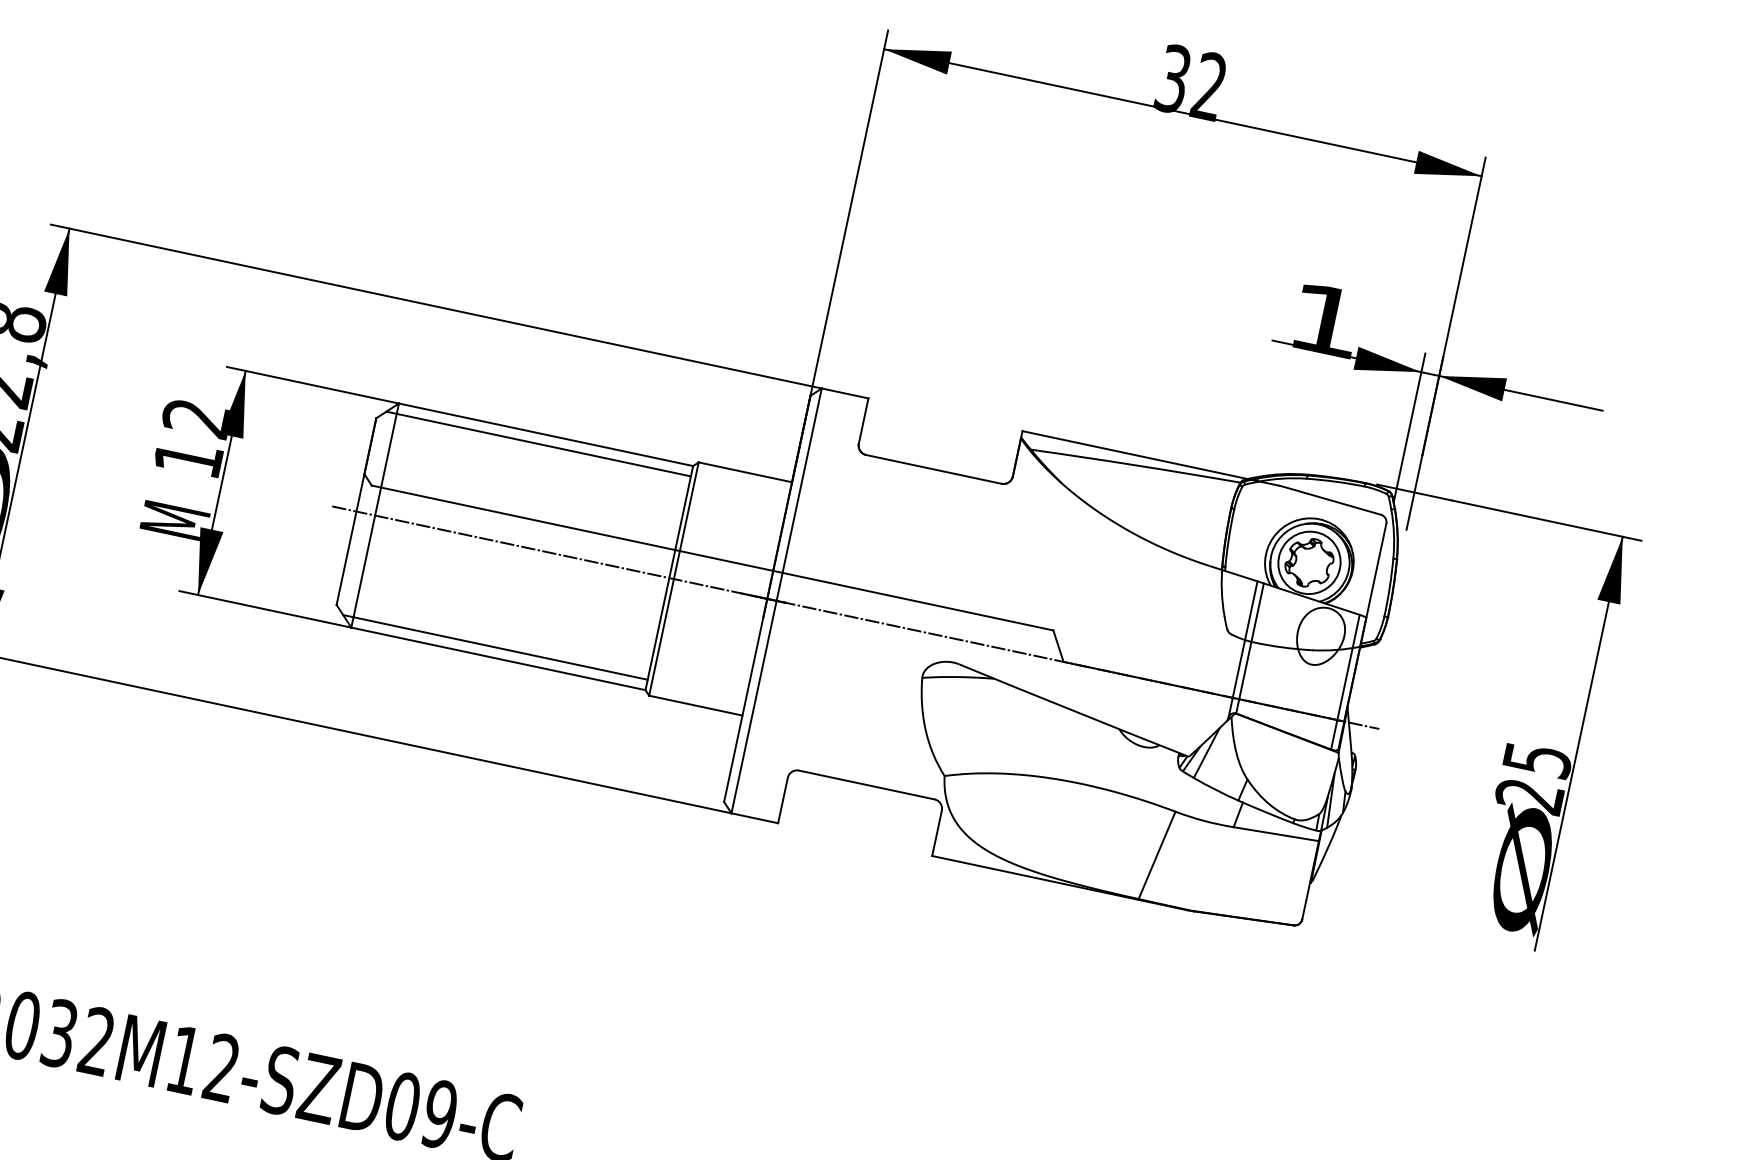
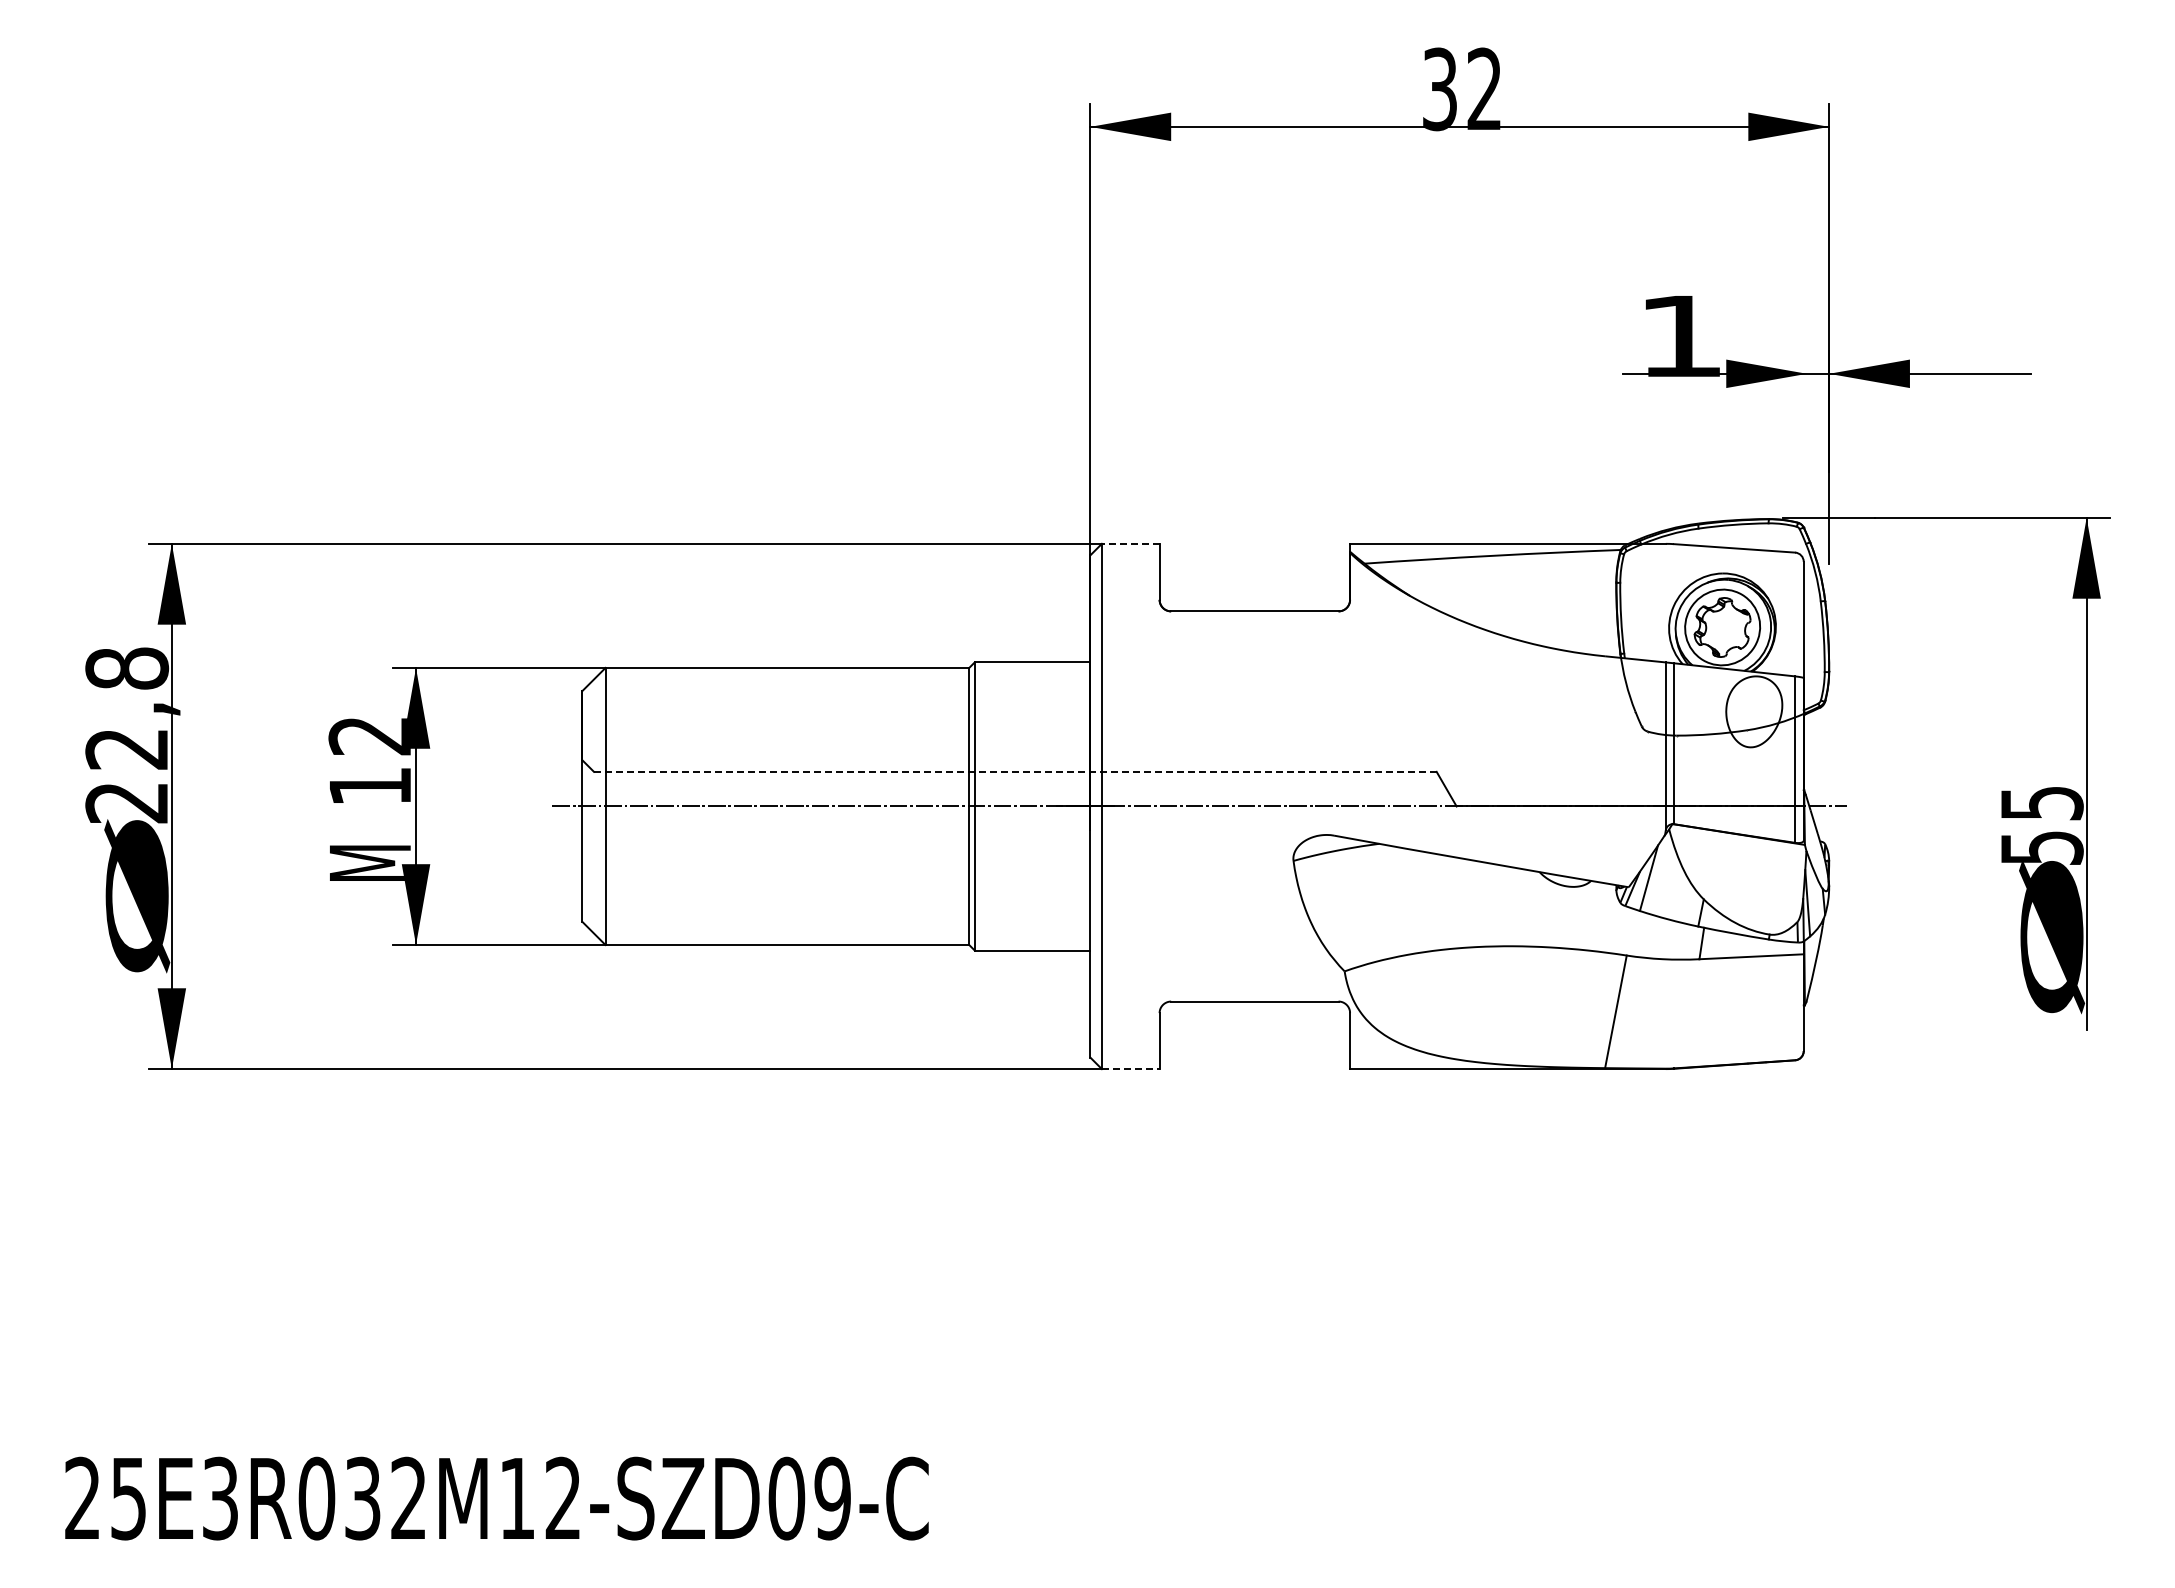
line: (844, 393) -> (1130, 543), solid -> dashed
line: (1409, 427) -> (1807, 442), removed
line: (538, 443) -> (780, 680), removed
line: (711, 557) -> (1014, 771), solid -> dashed
line: (495, 647) -> (780, 932), removed
text: (1529, 796) -> (2041, 848), 25 -> 55
line: (754, 818) -> (1130, 1069), solid -> dashed

